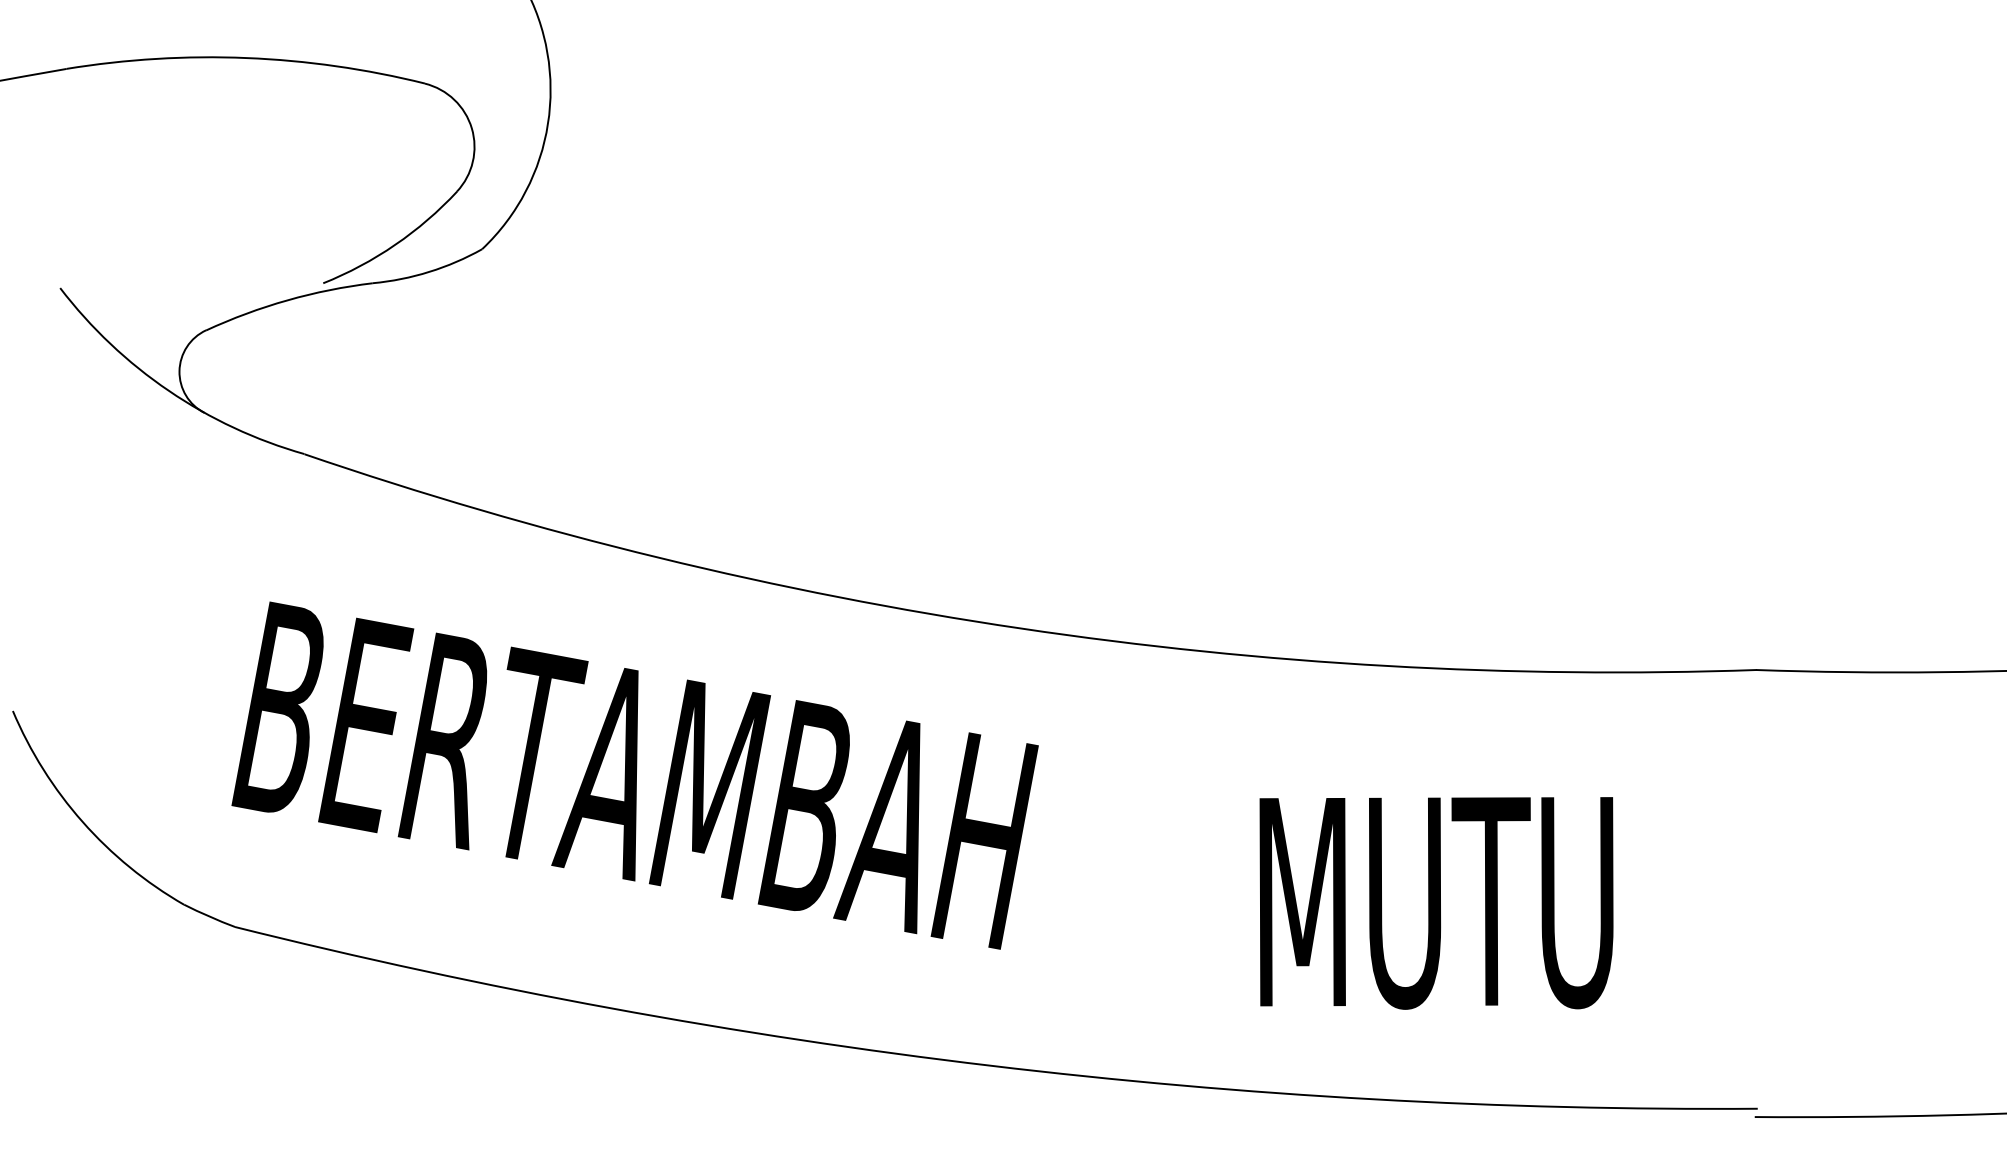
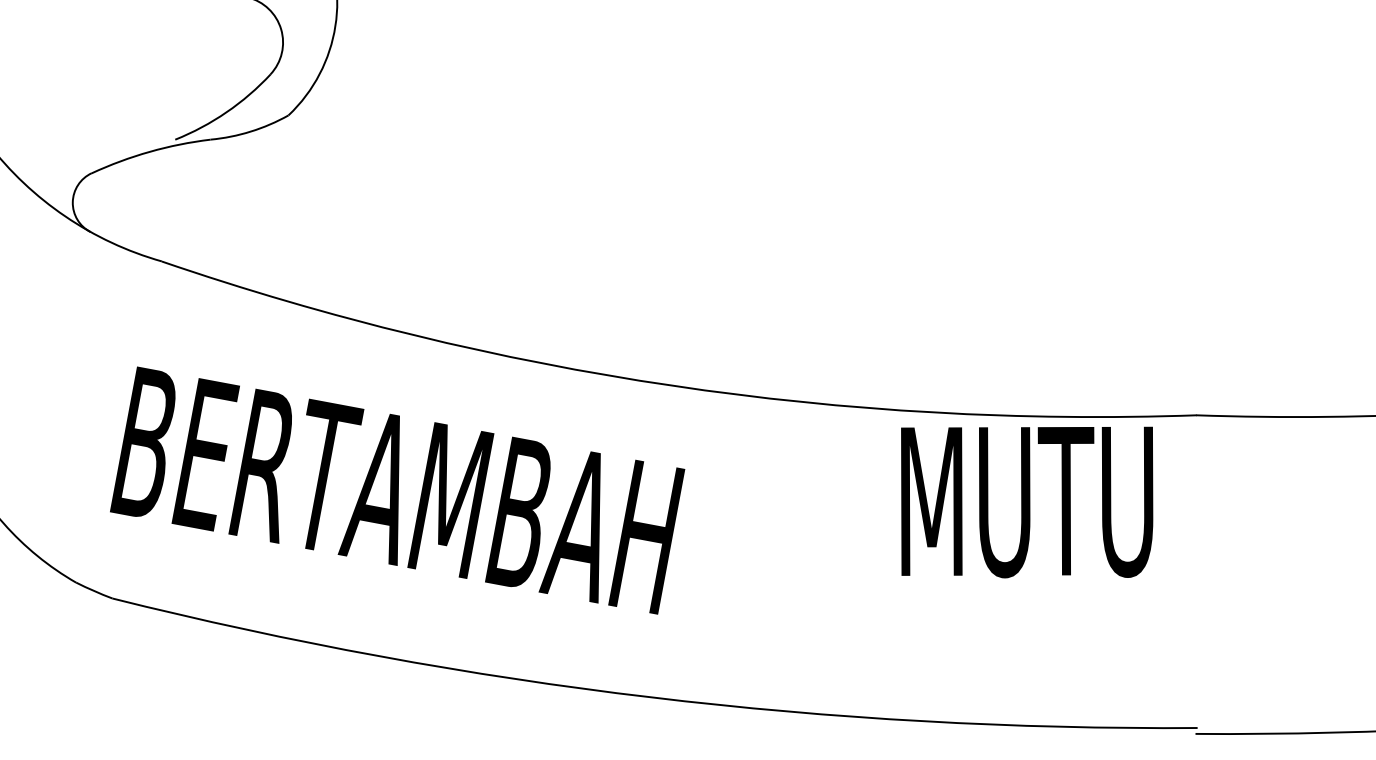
text: (1436, 903) -> (1027, 502), moved

